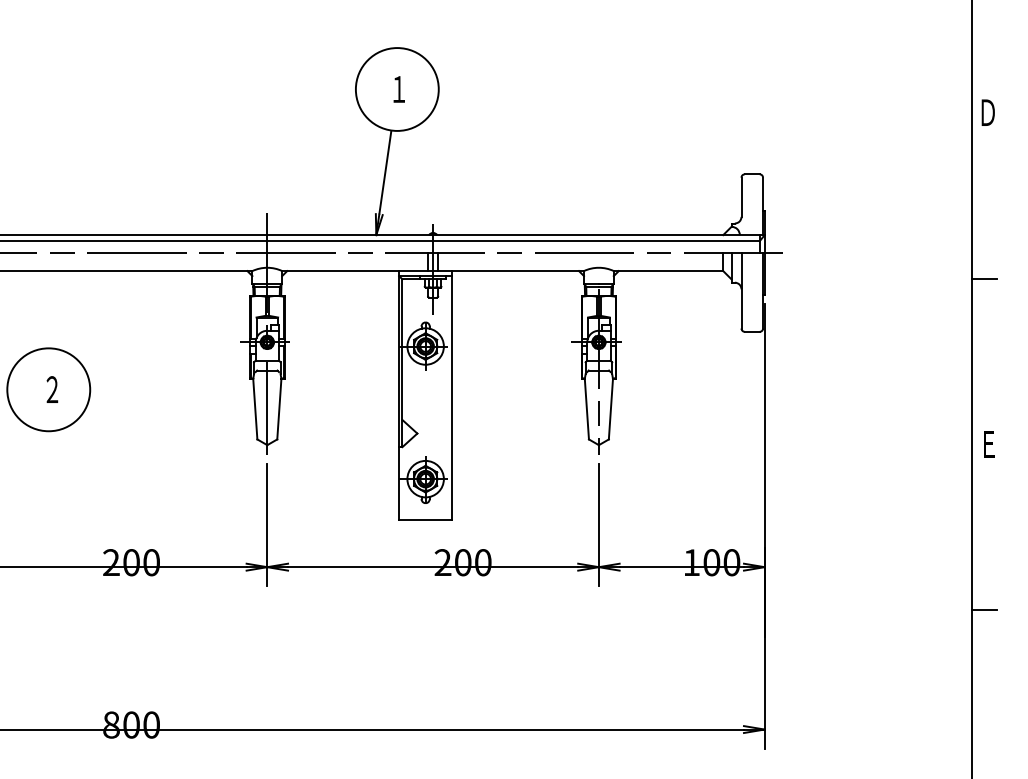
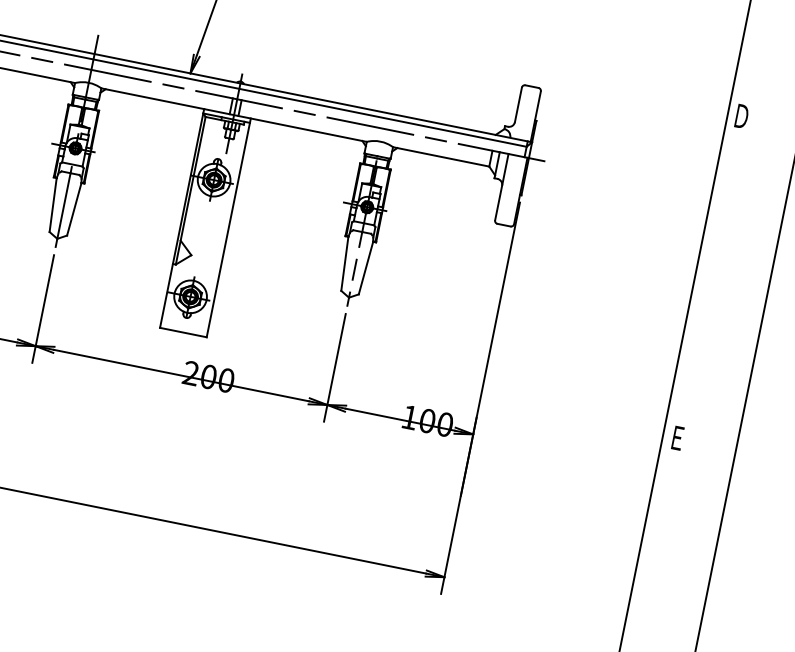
text: (987, 112) -> (741, 116), moved
line: (984, 278) -> (717, 219), removed
text: (989, 444) -> (678, 438), moved
line: (984, 610) -> (658, 511), removed

